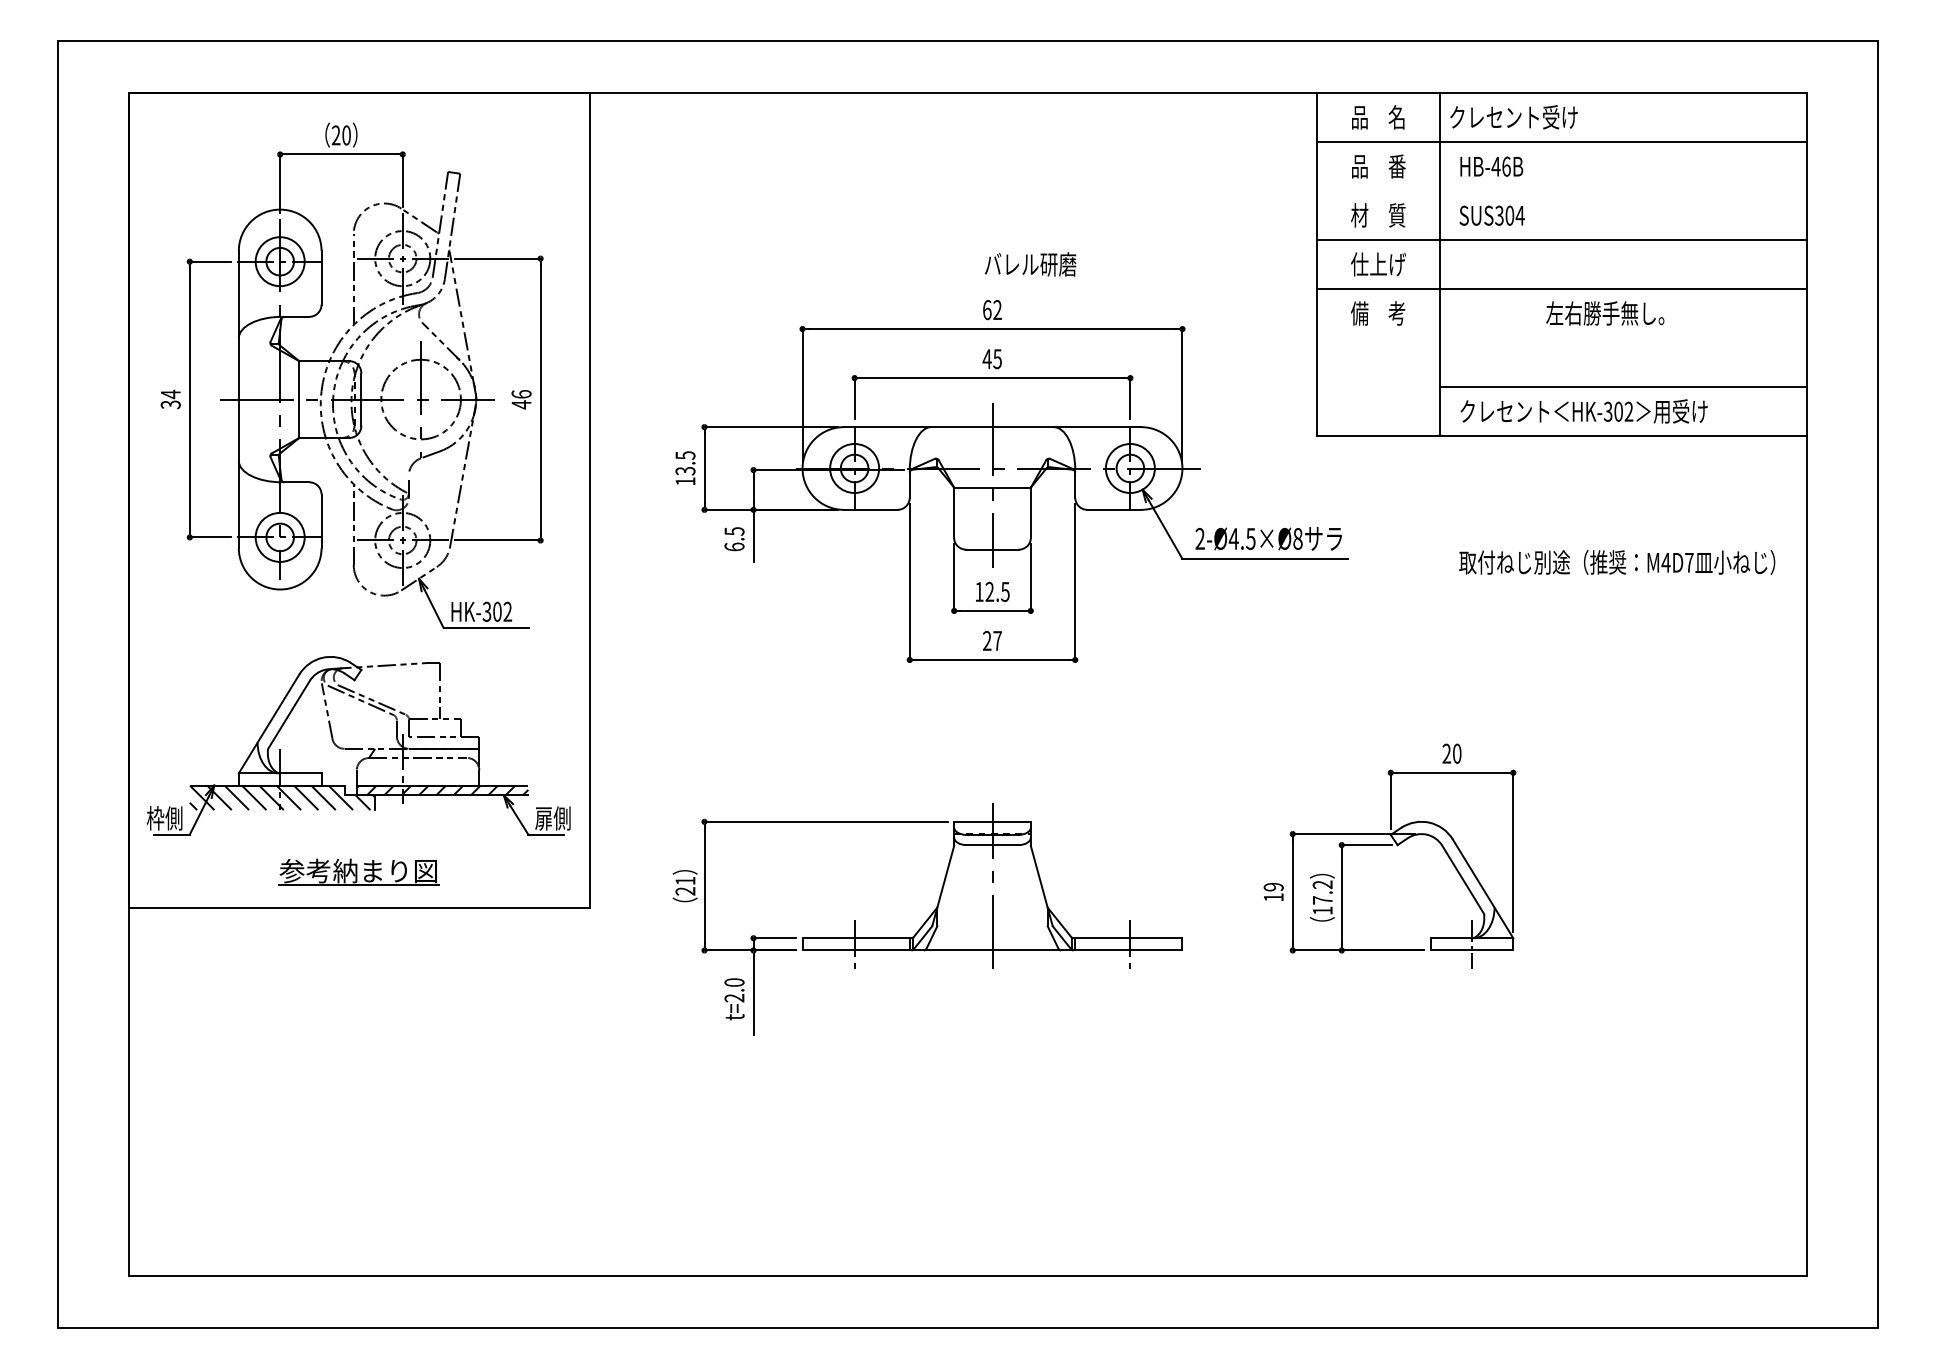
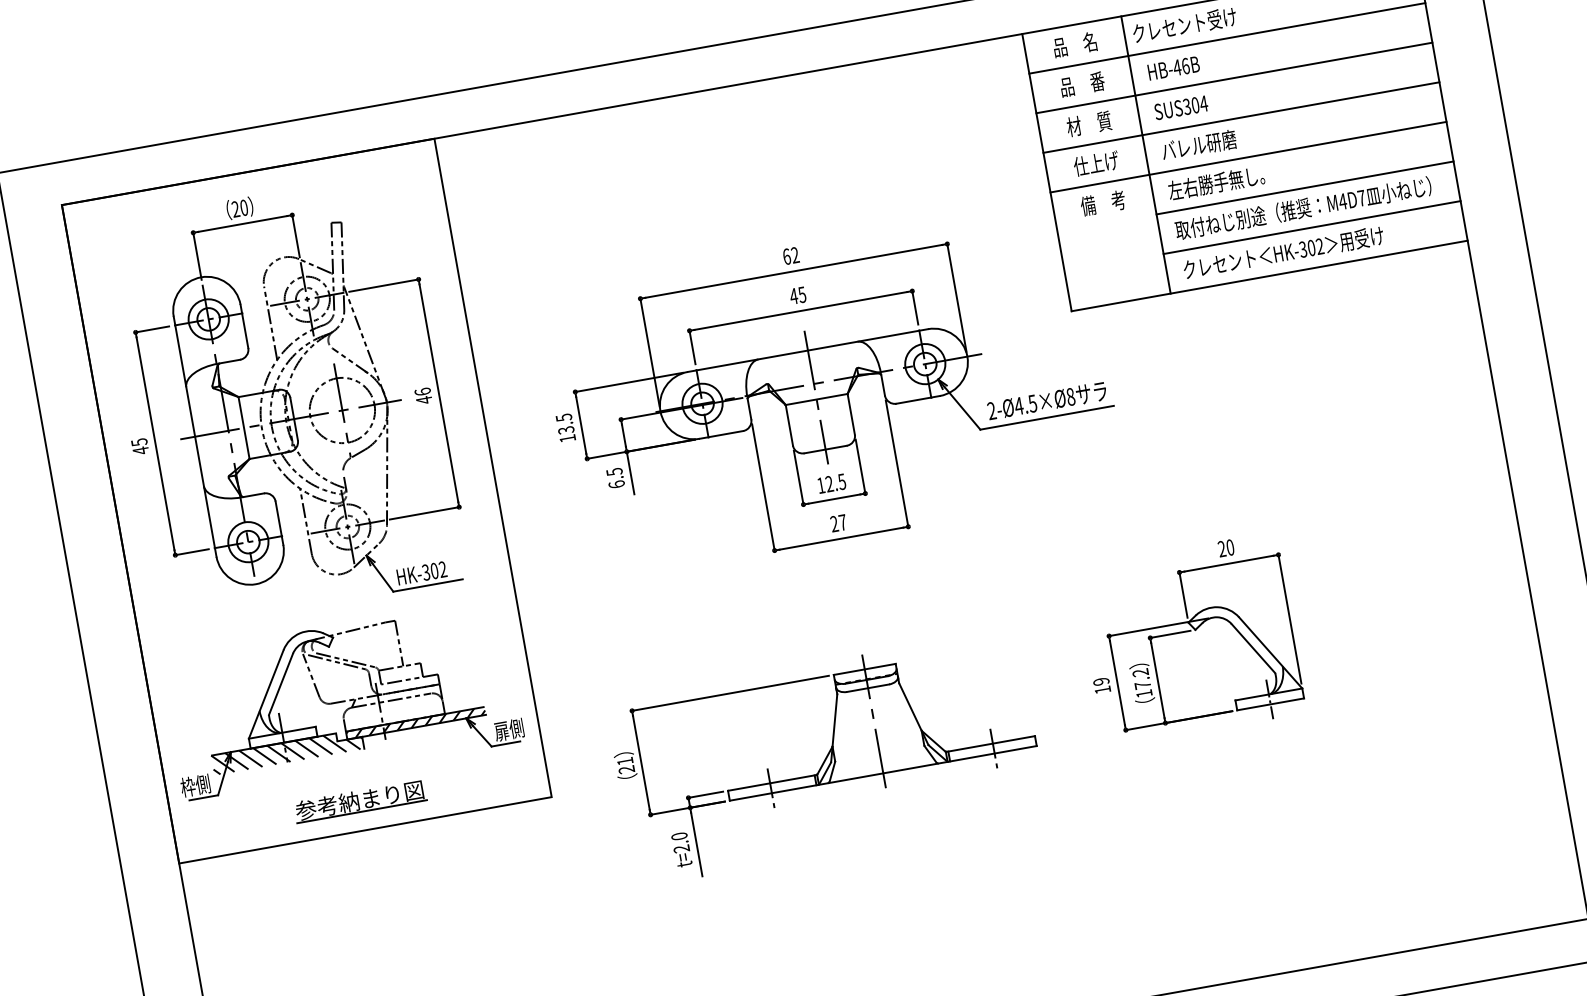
line: (1562, 191) -> (1234, 78), added
text: (1030, 264) -> (1199, 145), moved
text: (1605, 313) -> (1216, 183), moved
line: (1623, 338) -> (1304, 188), added
text: (170, 399) -> (139, 446), 34 -> 45
text: (1617, 562) -> (1303, 208), moved

